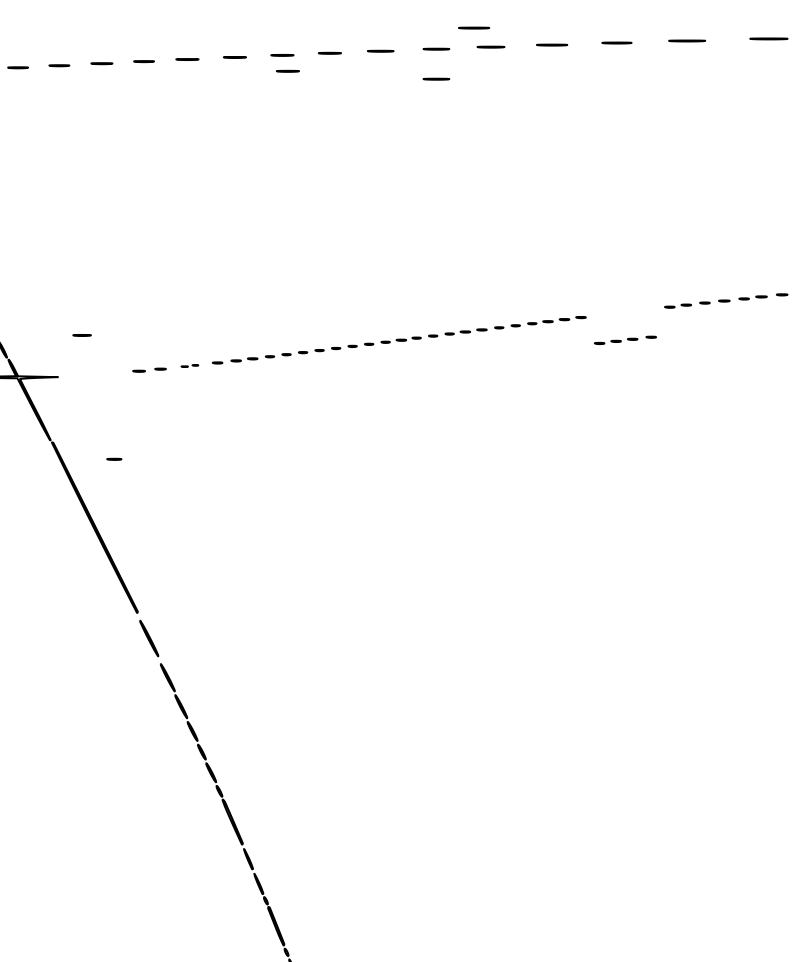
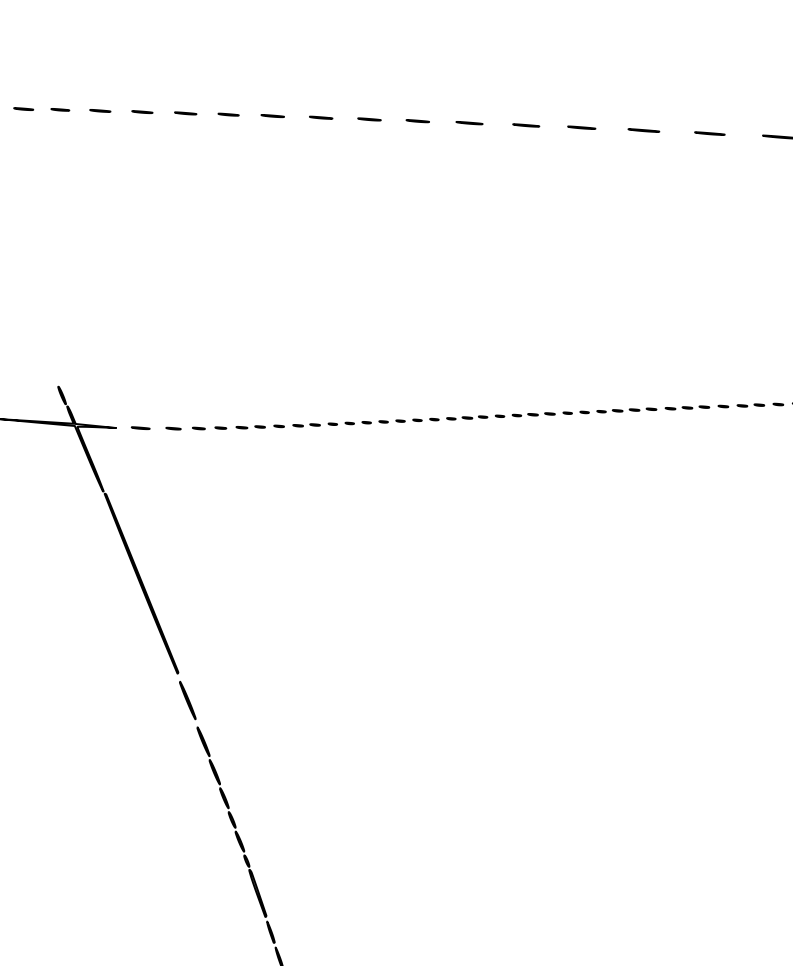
line: (473, 27) -> (565, 106), removed
line: (287, 70) -> (373, 135), removed
line: (436, 78) -> (523, 155), removed
line: (81, 335) -> (140, 428), moved
part: (625, 339) -> (697, 406), moved
part: (189, 365) -> (250, 426), size x1.67
line: (114, 458) -> (173, 427), moved

